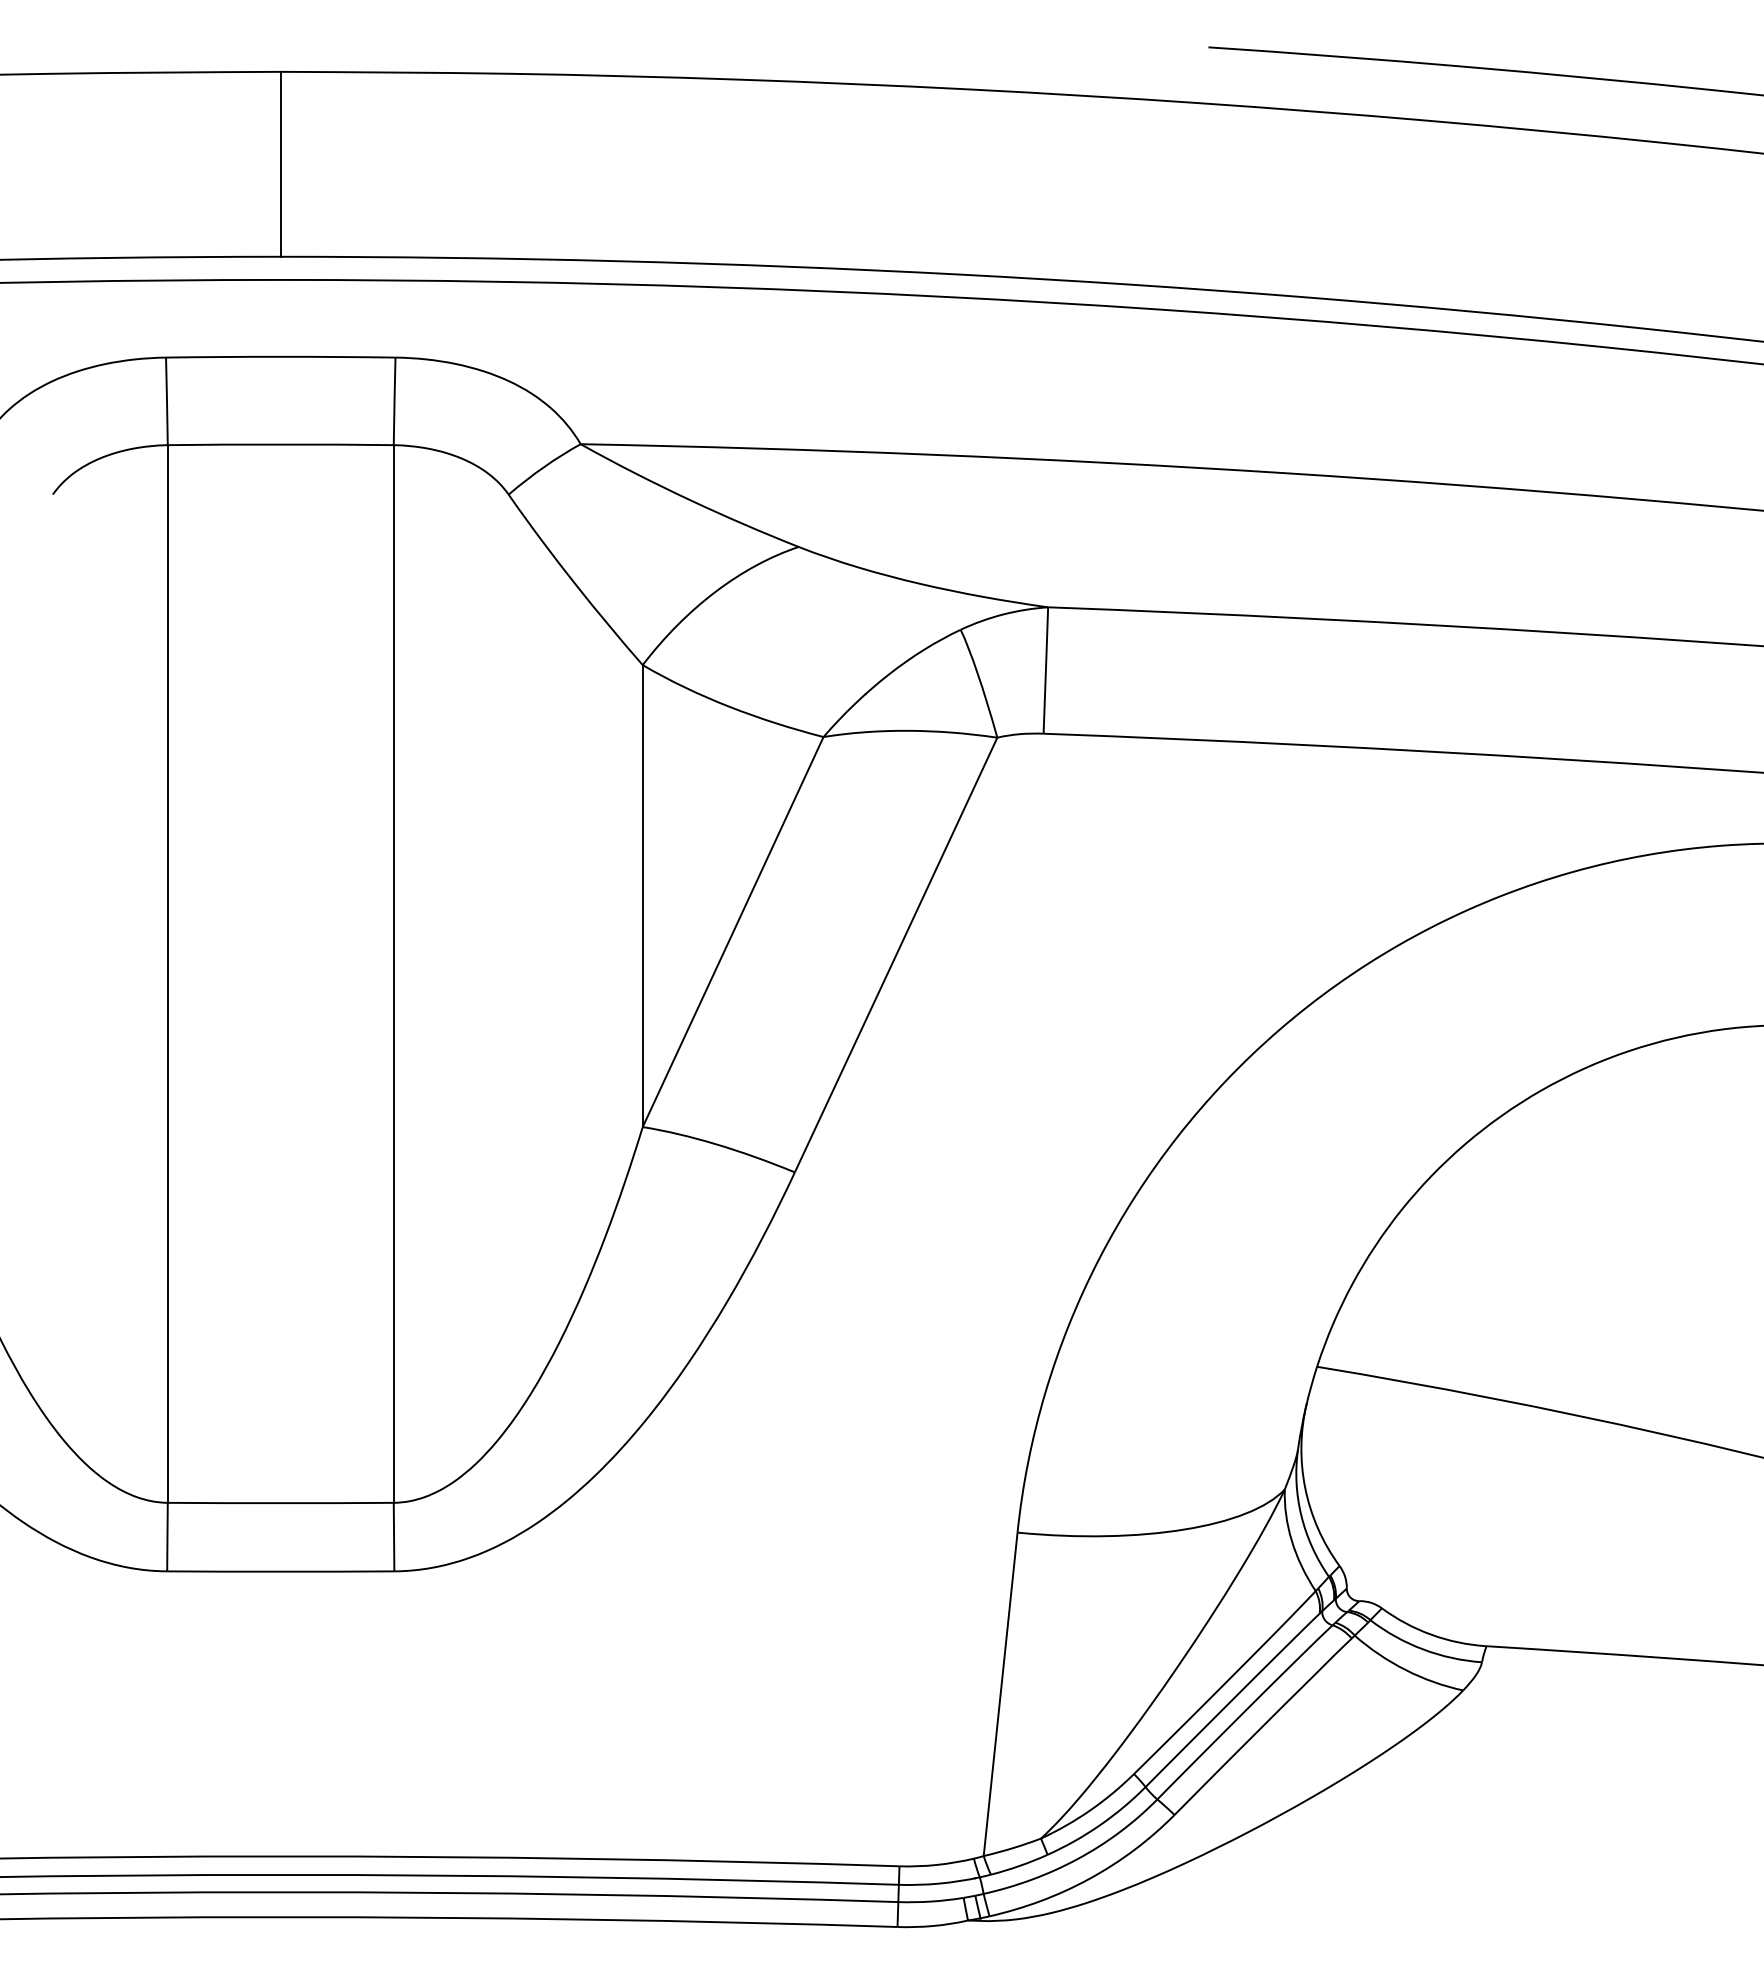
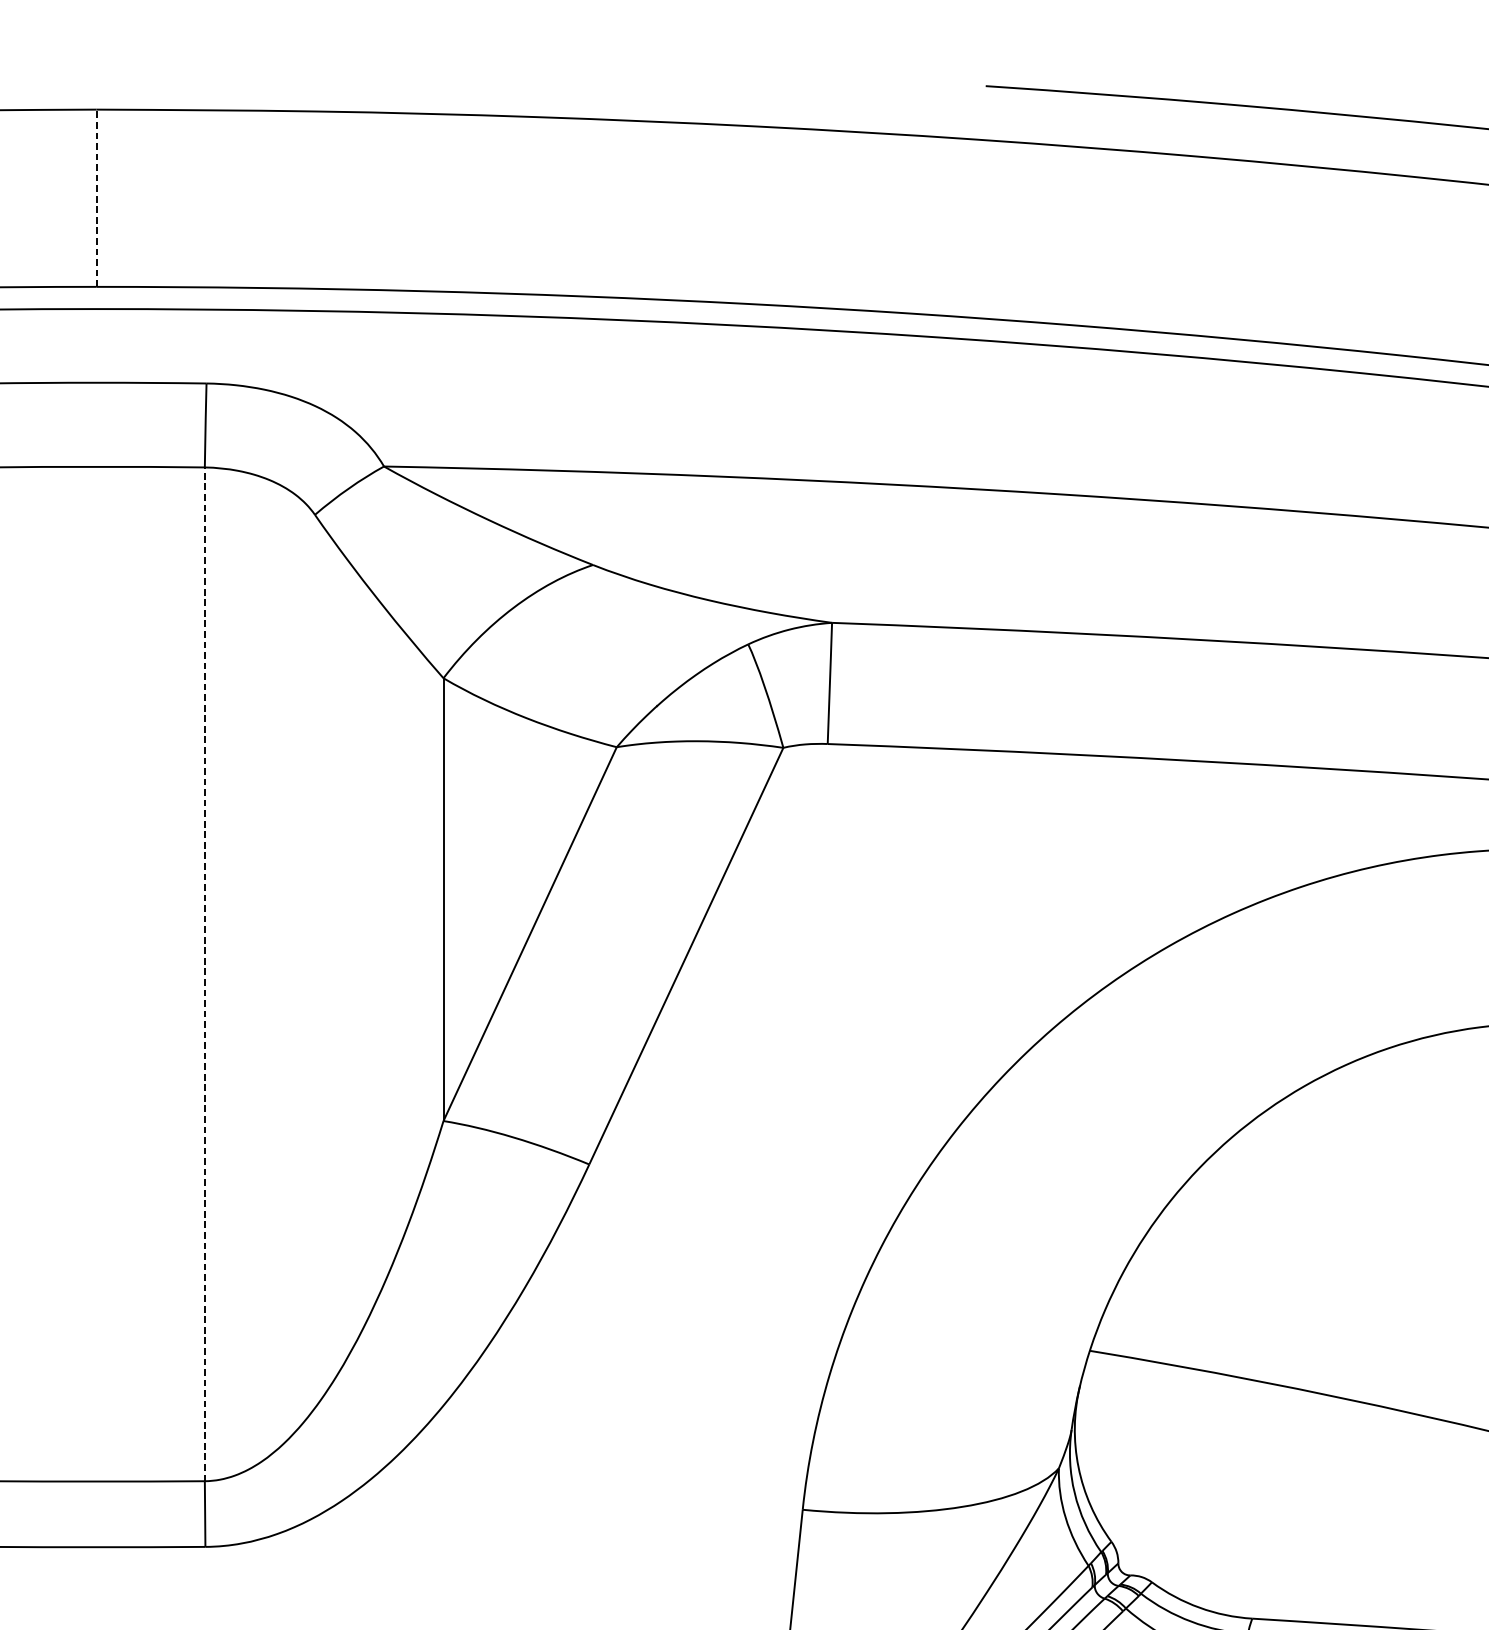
line: (280, 163) -> (96, 197), solid -> dashed
line: (393, 974) -> (204, 974), solid -> dashed

